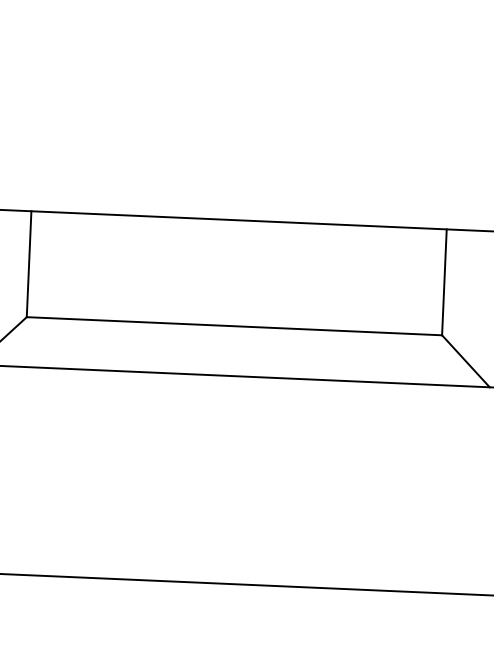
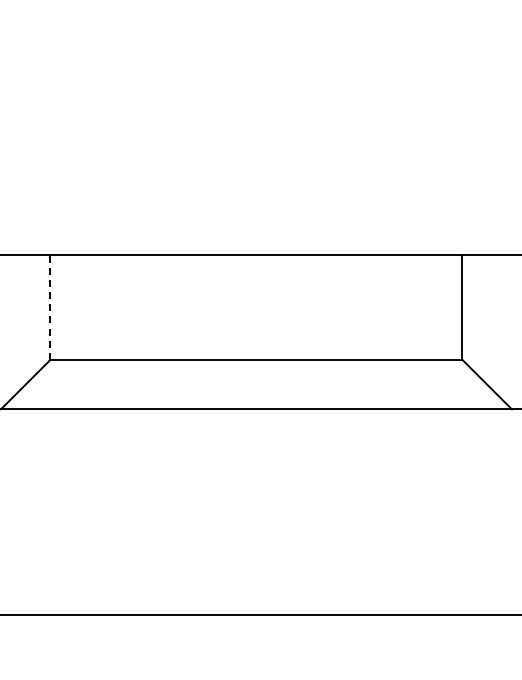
line: (29, 264) -> (50, 307), solid -> dashed

